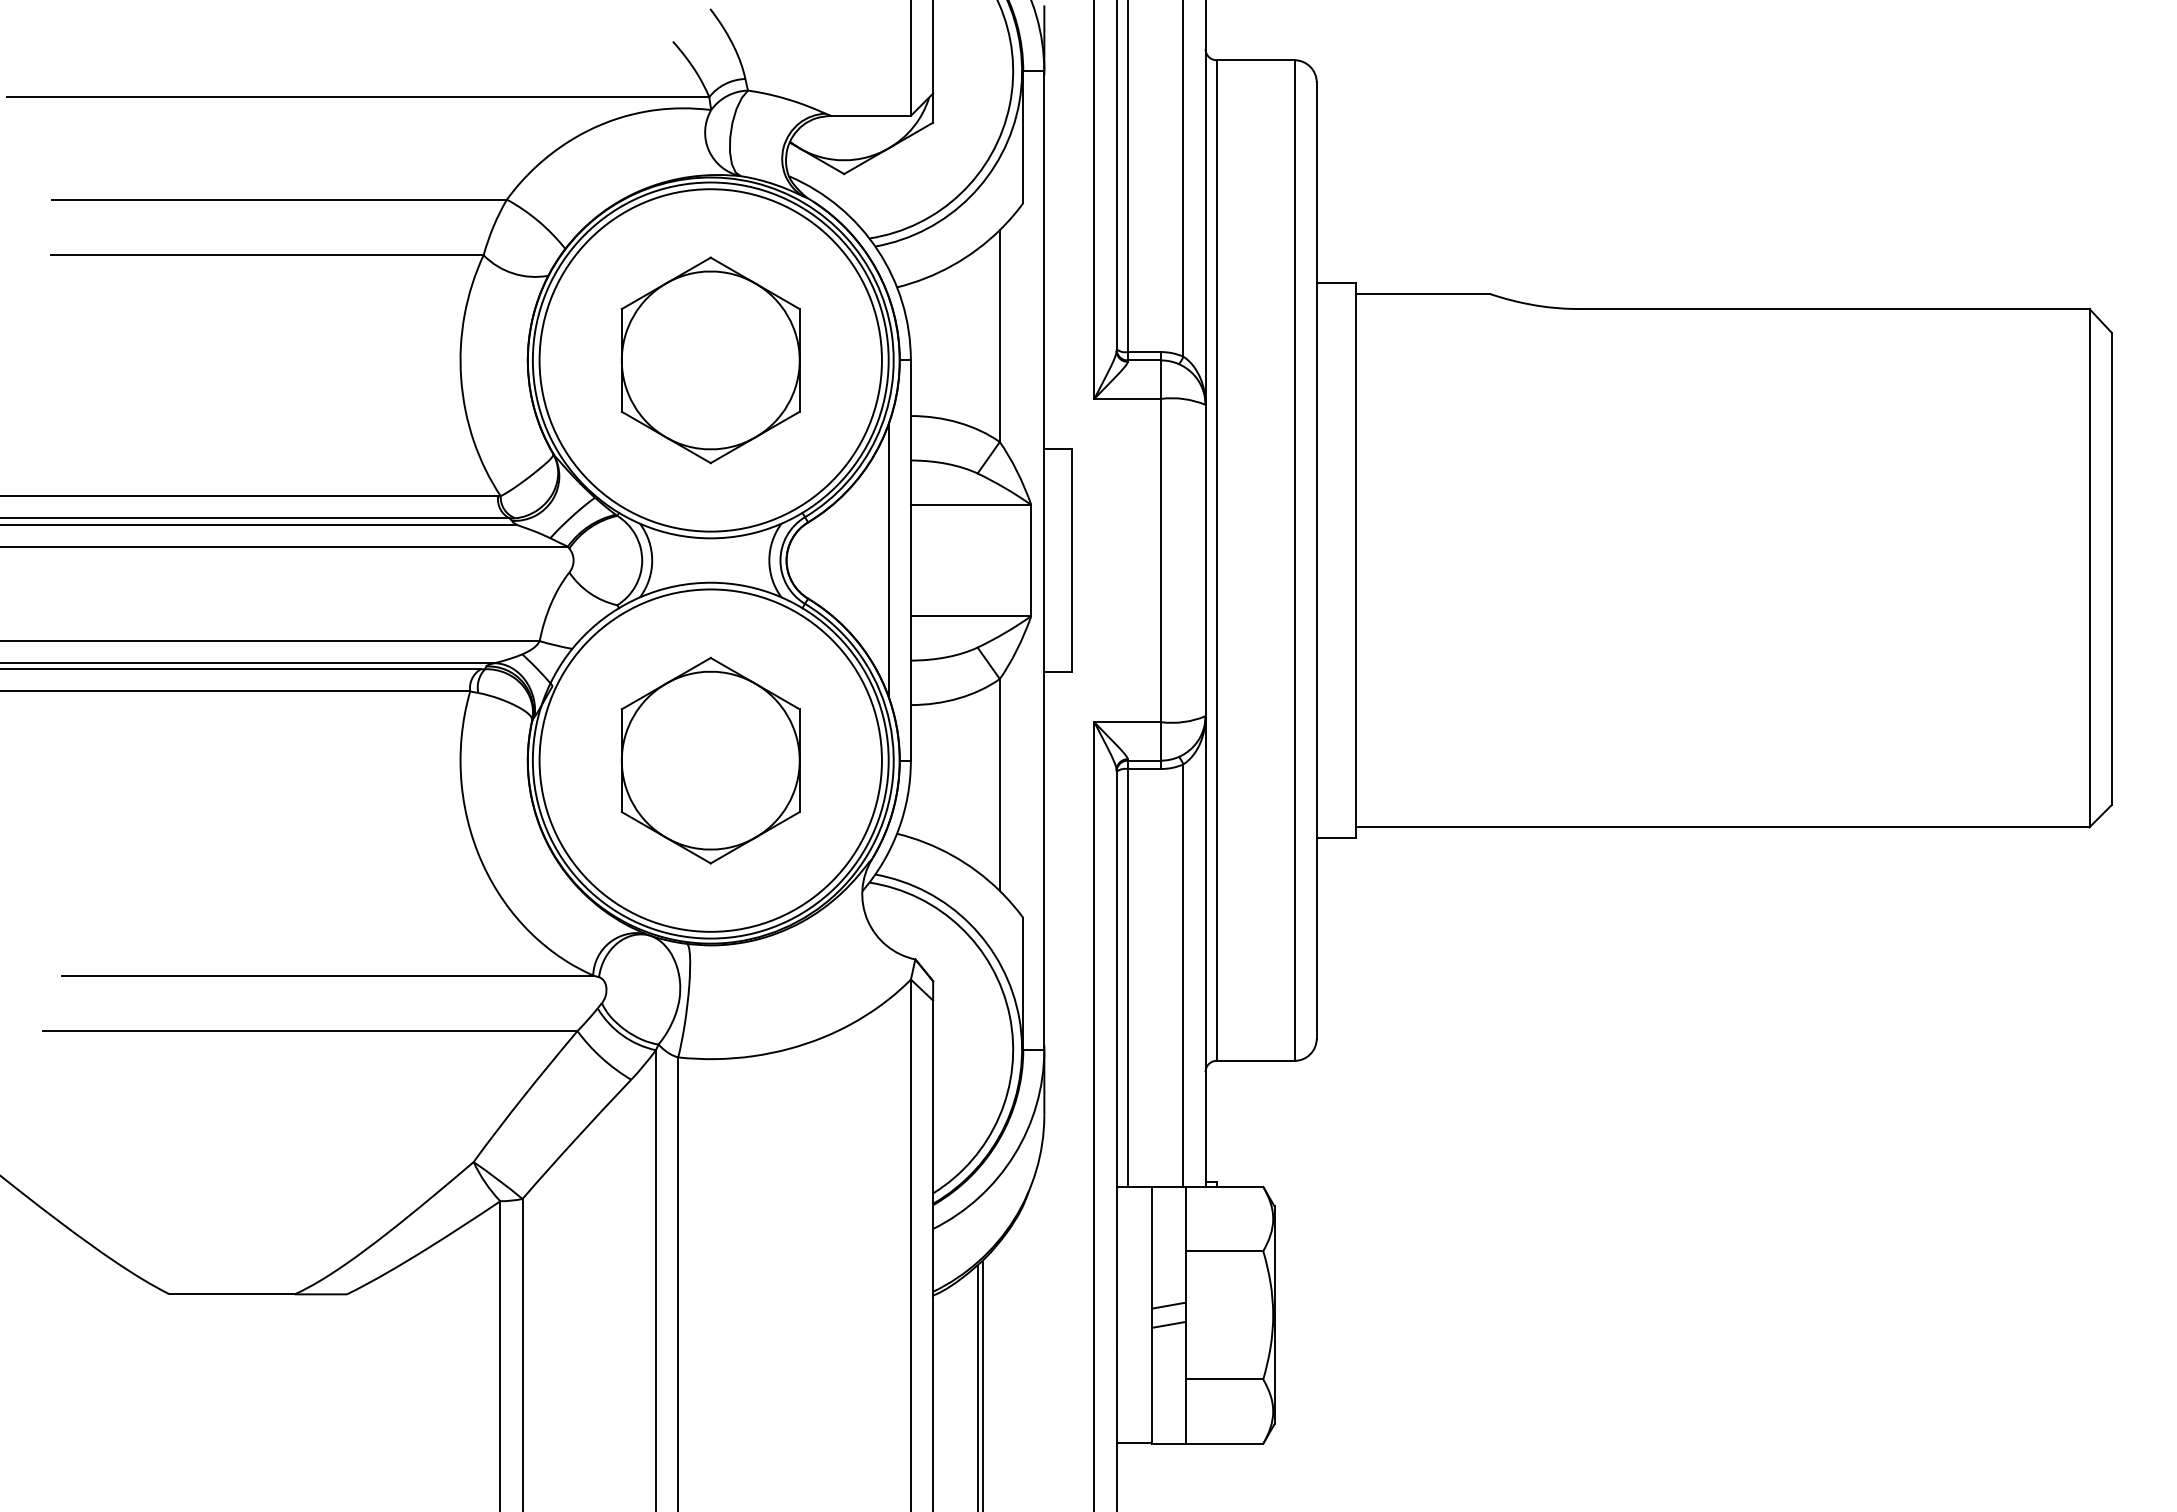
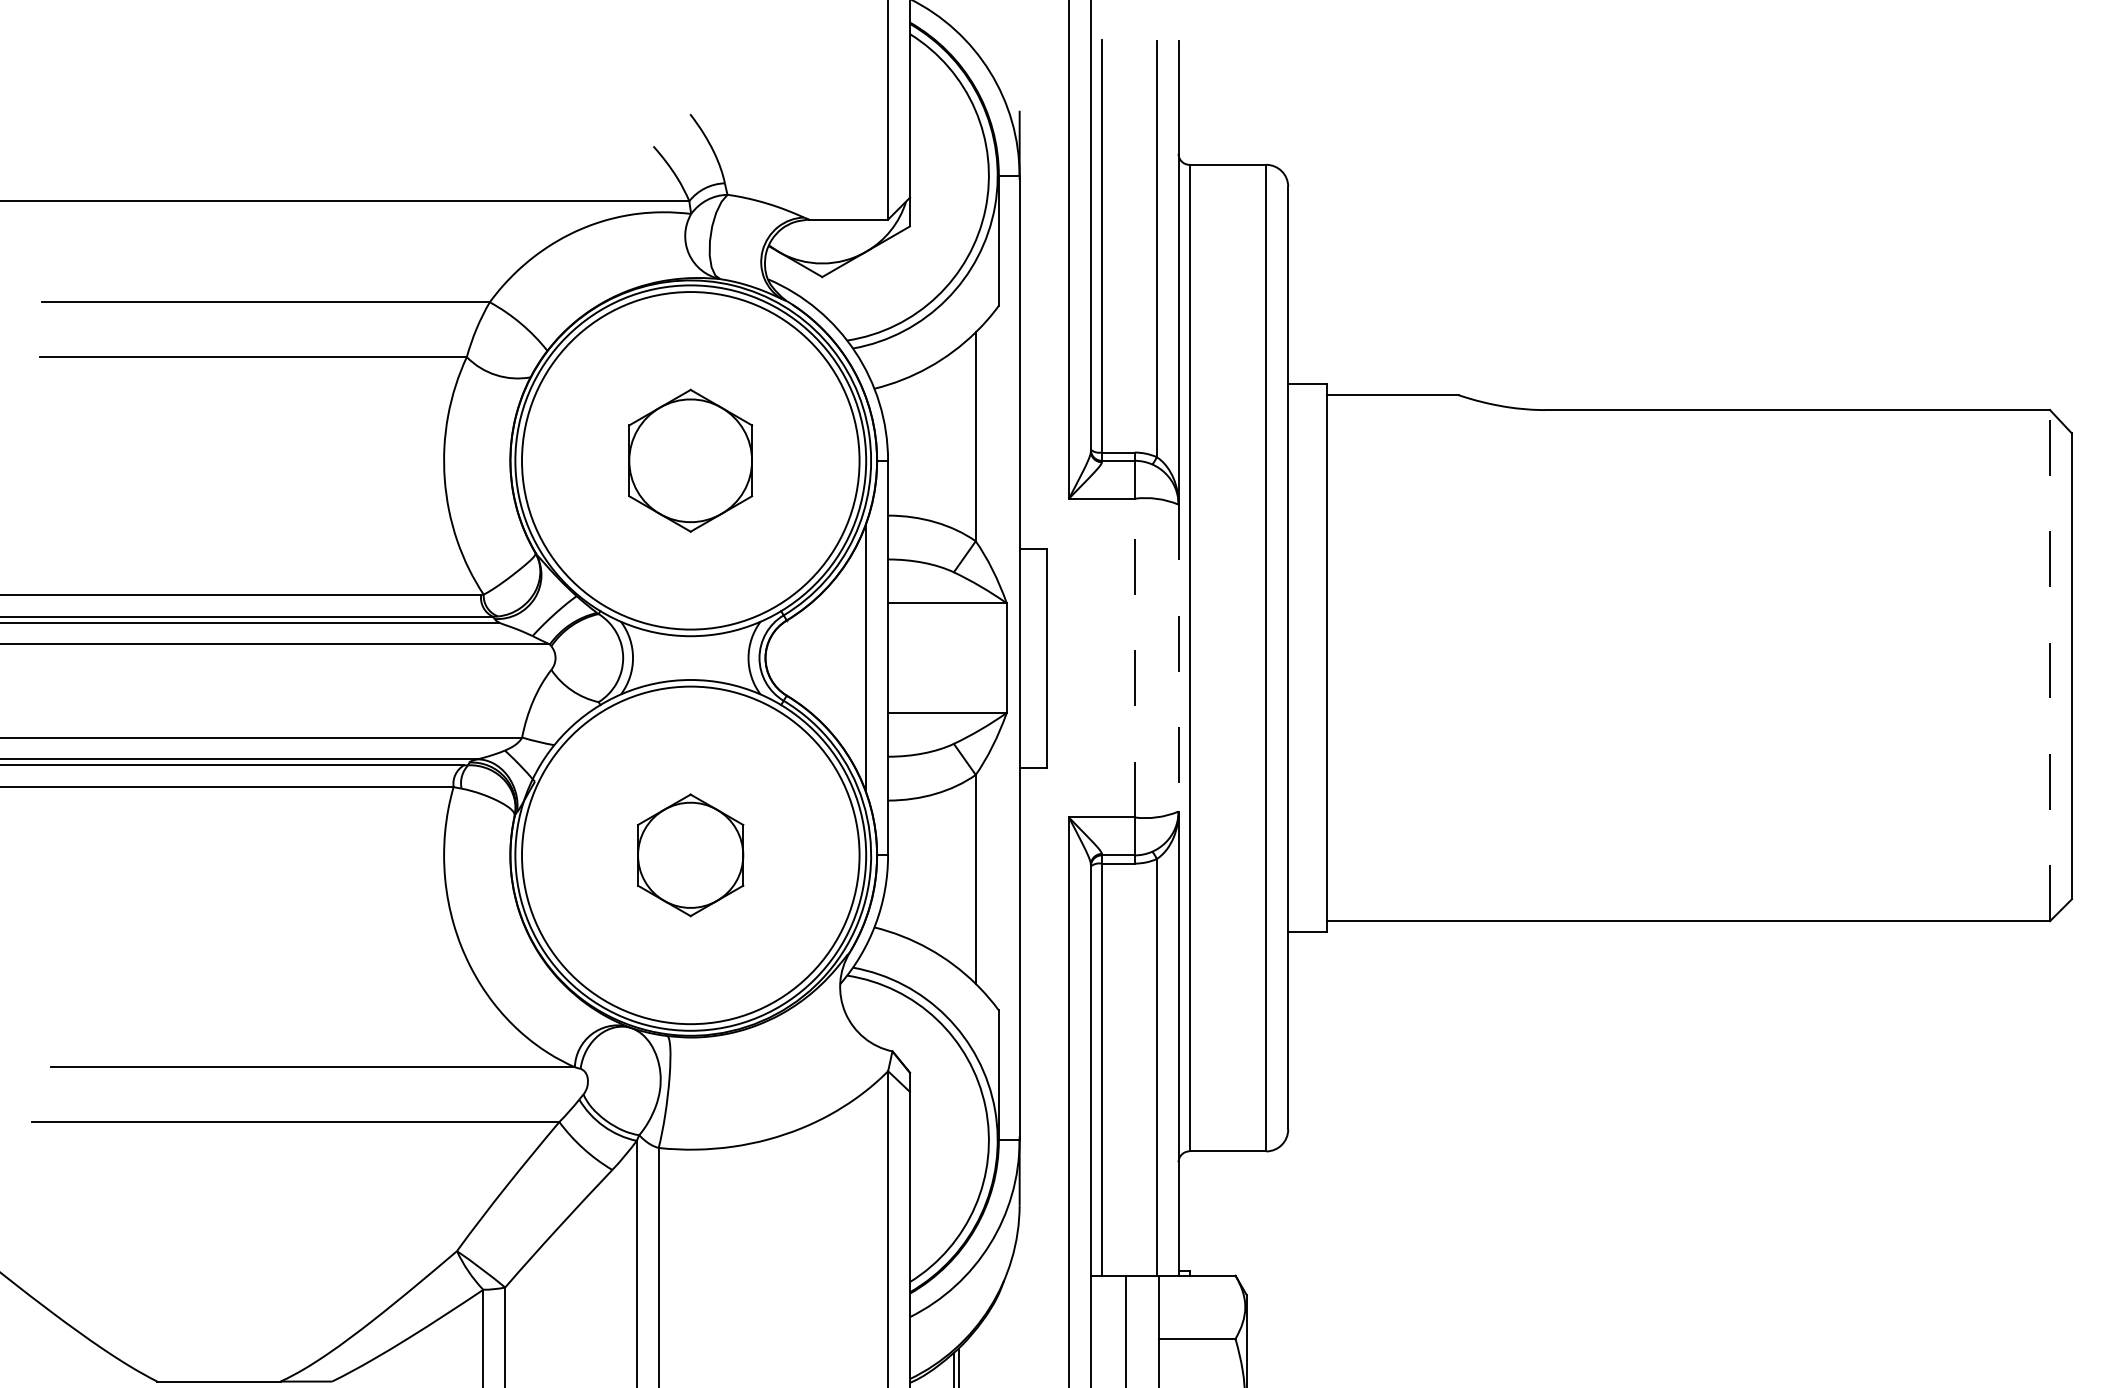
part: (710, 360) -> (690, 460), size x0.7
line: (1161, 560) -> (1135, 658), solid -> dashed
line: (1205, 560) -> (1178, 658), solid -> dashed
line: (2089, 567) -> (2050, 664), solid -> dashed
part: (710, 760) -> (690, 855), size x0.6

